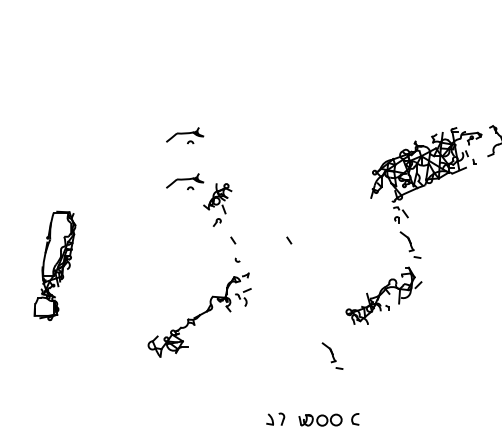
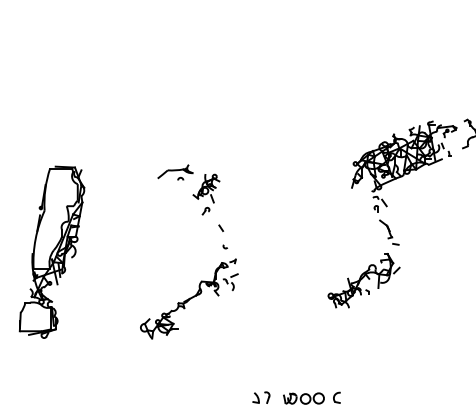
part: (185, 135) -> (175, 128), removed
line: (289, 240) -> (274, 228), removed
part: (54, 265) -> (51, 251), size x1.67
part: (332, 355) -> (315, 337), removed

